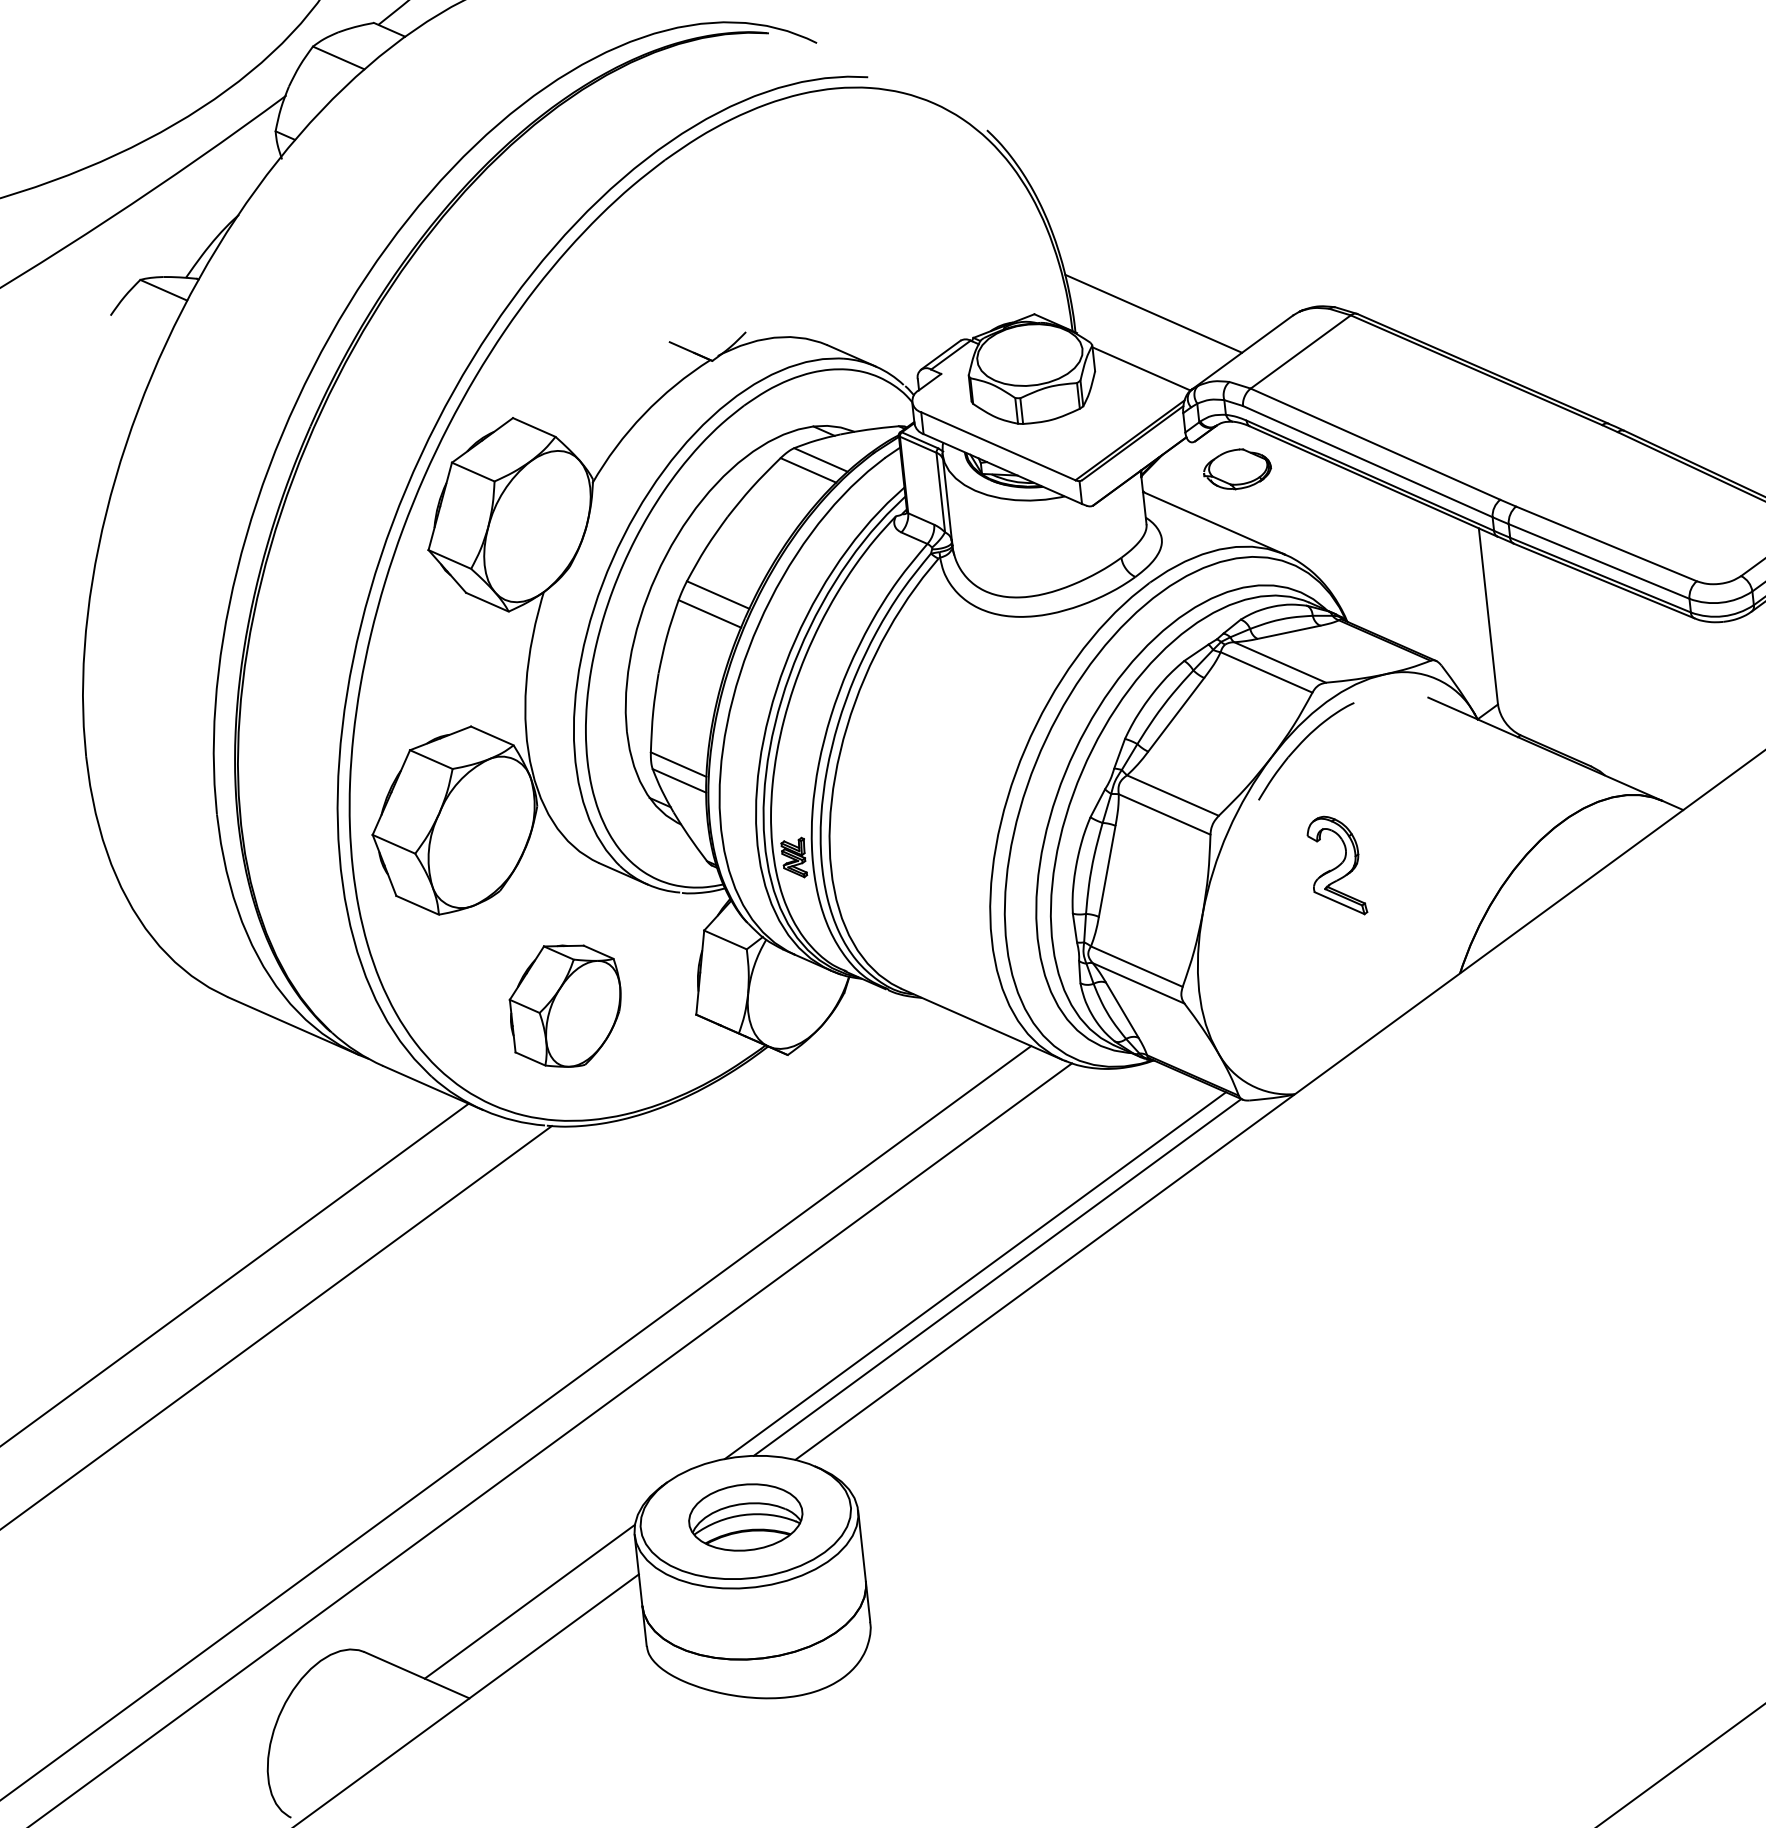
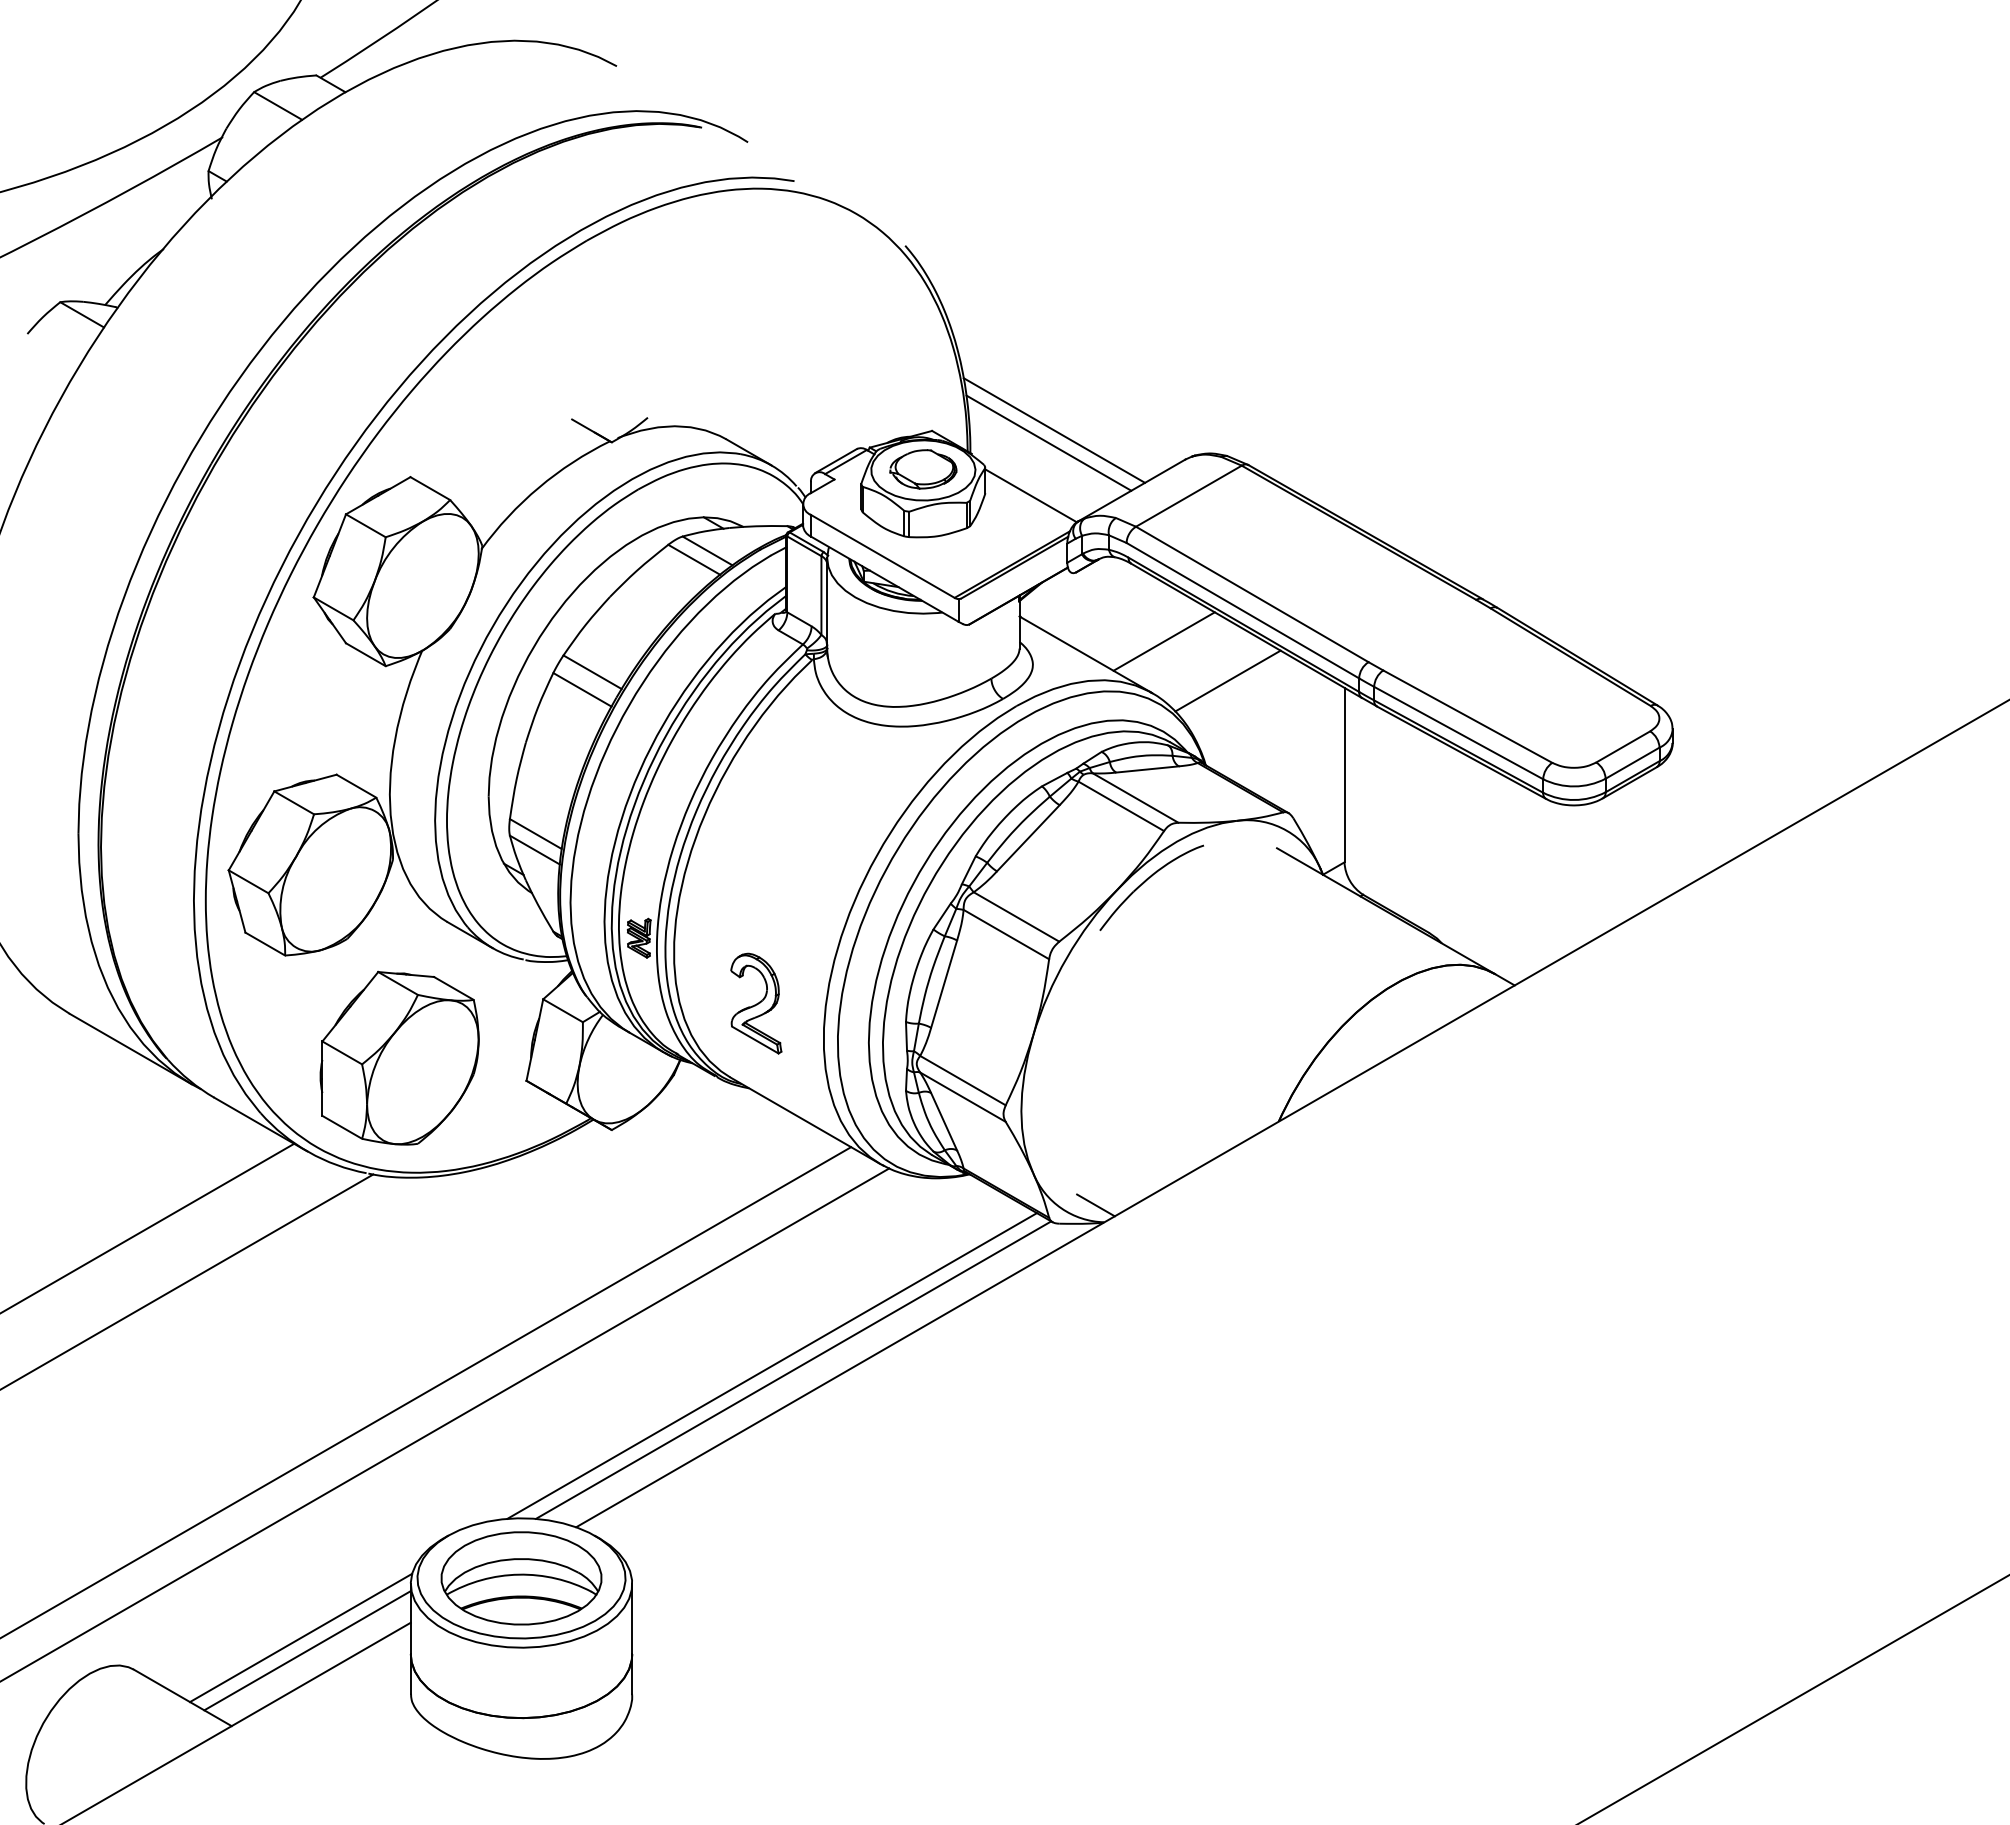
line: (1157, 300) -> (1054, 430), added
part: (1237, 469) -> (923, 469), moved
line: (1291, 501) -> (1163, 641), added
line: (1359, 533) -> (1227, 680), added
part: (1336, 866) -> (756, 1003), moved
part: (565, 1005) -> (399, 1057), size x1.43
line: (1284, 1078) -> (1095, 1205), added
part: (745, 1517) -> (521, 1578), size x1.43
line: (537, 1613) -> (307, 1650), added

